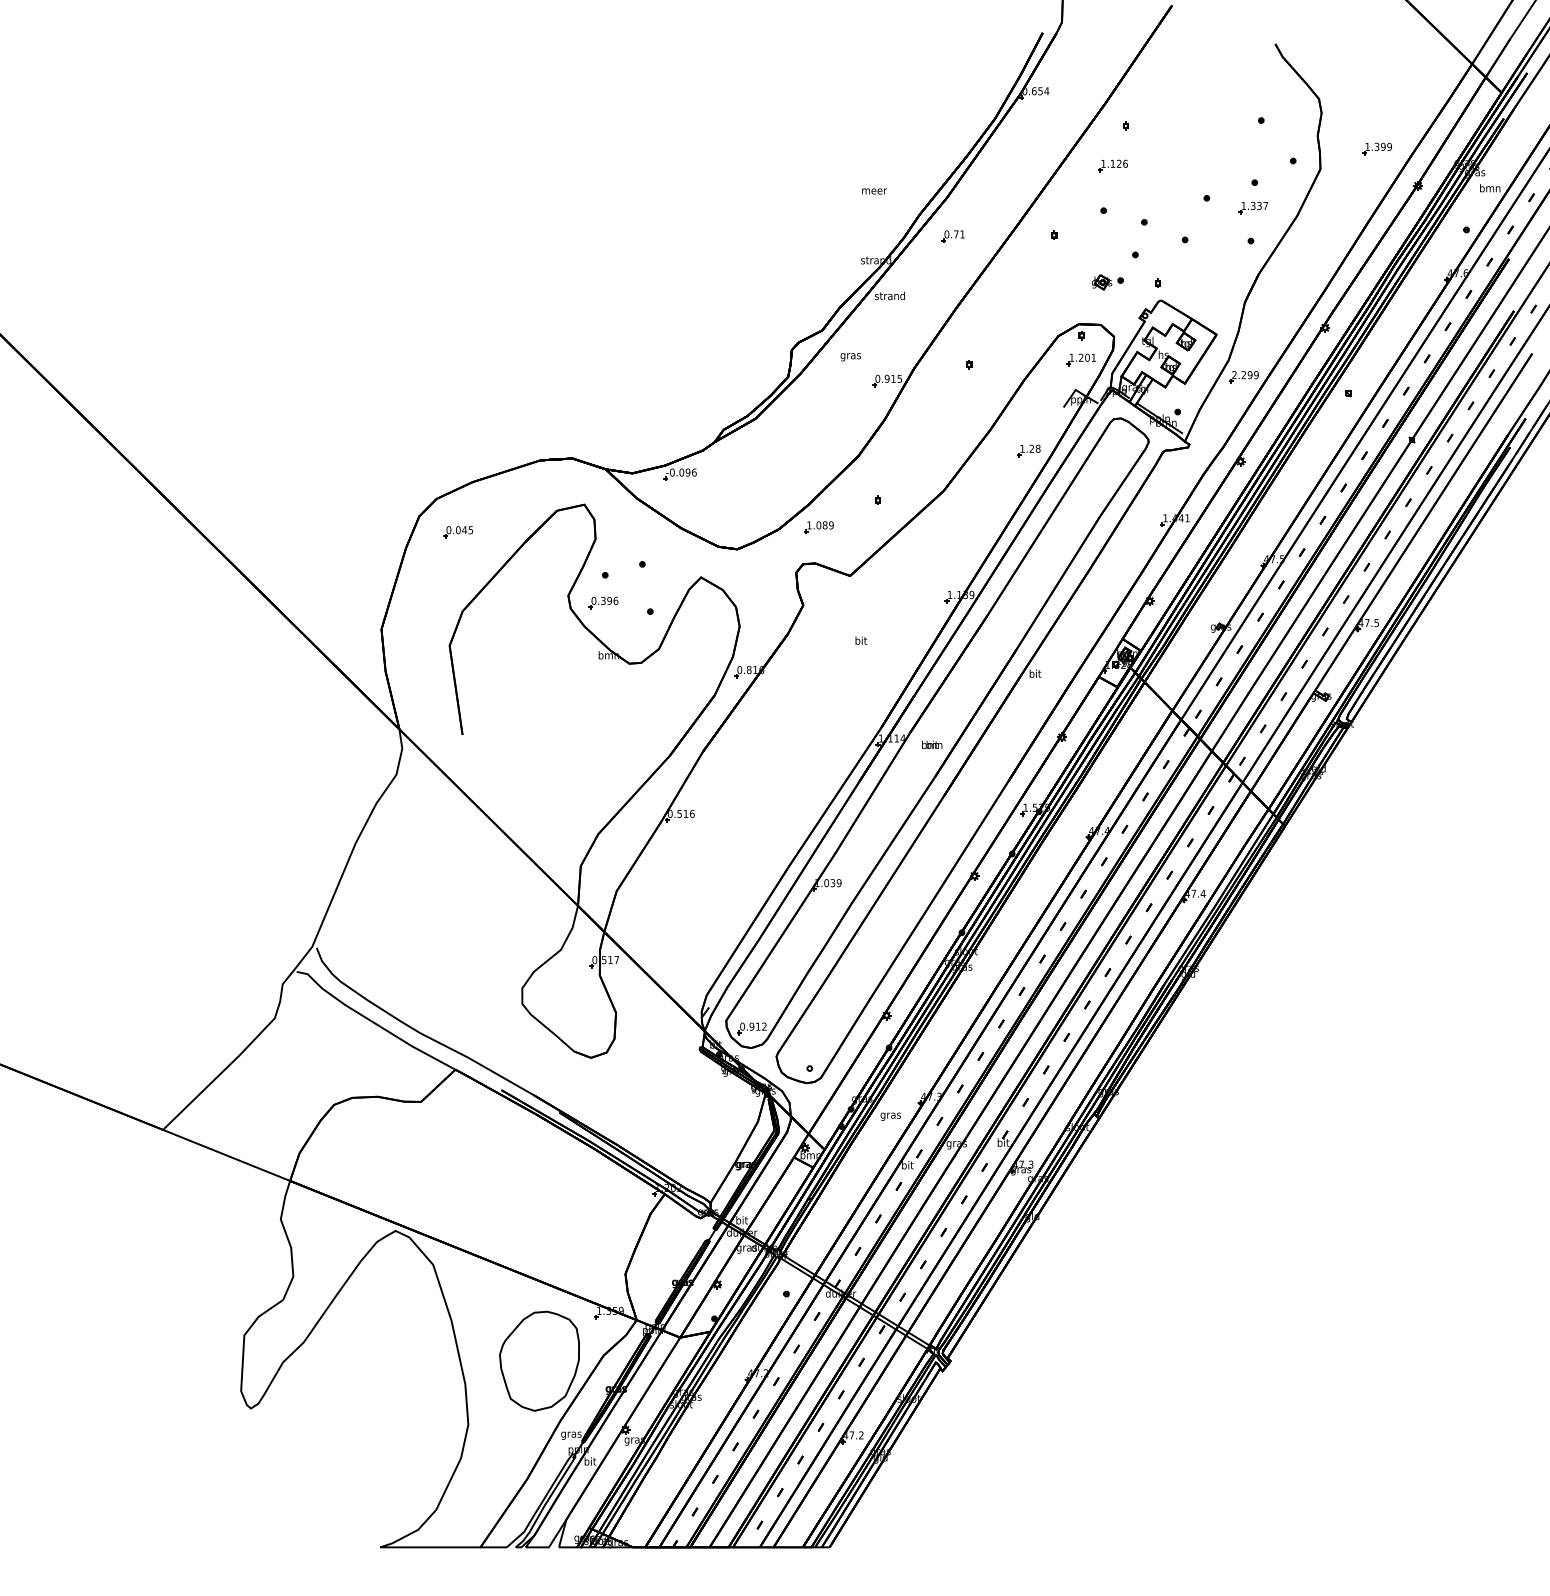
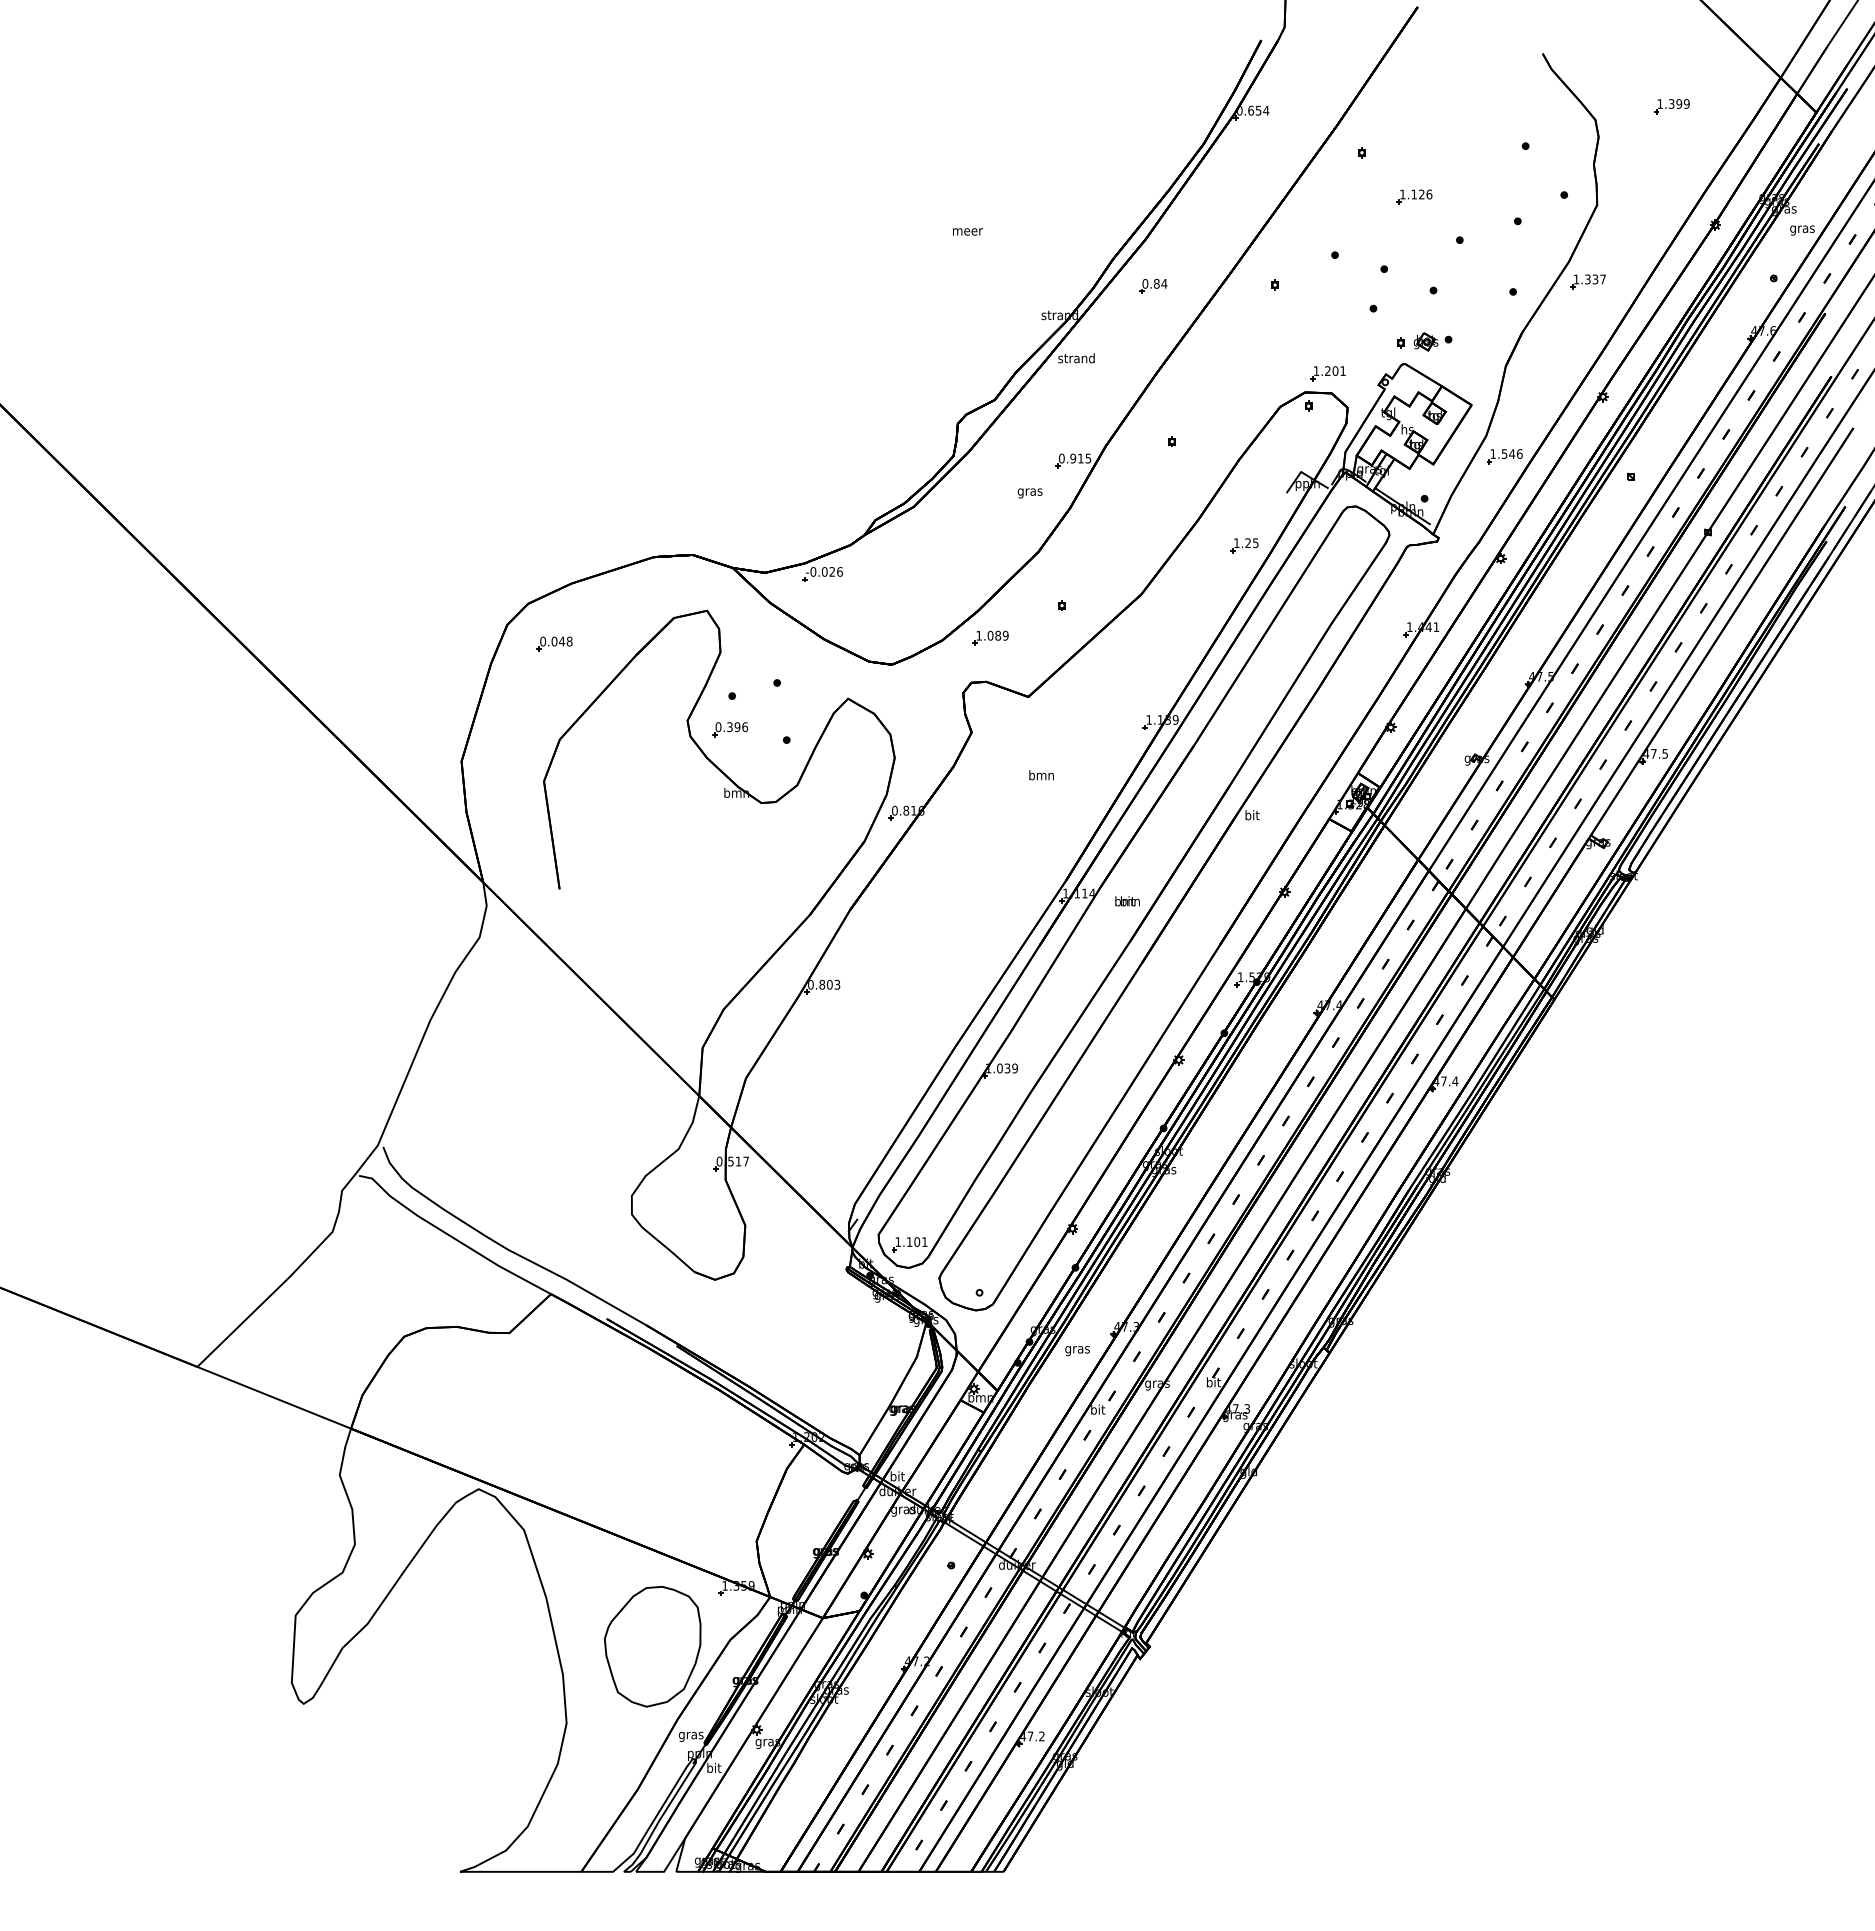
part: (1376, 148) -> (1671, 106), moved
part: (1113, 165) -> (1414, 196), moved
text: (1490, 188) -> (1802, 228), bmn -> gras
text: (874, 191) -> (967, 231), moved
part: (1252, 207) -> (1587, 281), moved
text: (959, 234) -> (1160, 283), 0.71 -> 0.84
part: (1107, 282) -> (1432, 341), moved
text: (850, 357) -> (1029, 493), moved
part: (1080, 359) -> (1327, 373), moved
text: (1245, 374) -> (1506, 453), 2.299 -> 1.546
text: (1037, 449) -> (1255, 543), 1.28 -> 1.25
text: (688, 472) -> (832, 571), -0.096 -> -0.026
text: (470, 530) -> (569, 641), 0.045 -> 0.048
text: (860, 640) -> (1041, 775), bit -> bmn
text: (685, 813) -> (829, 984), 0.516 -> 0.803
text: (753, 1027) -> (911, 1242), 0.912 -> 1.101

